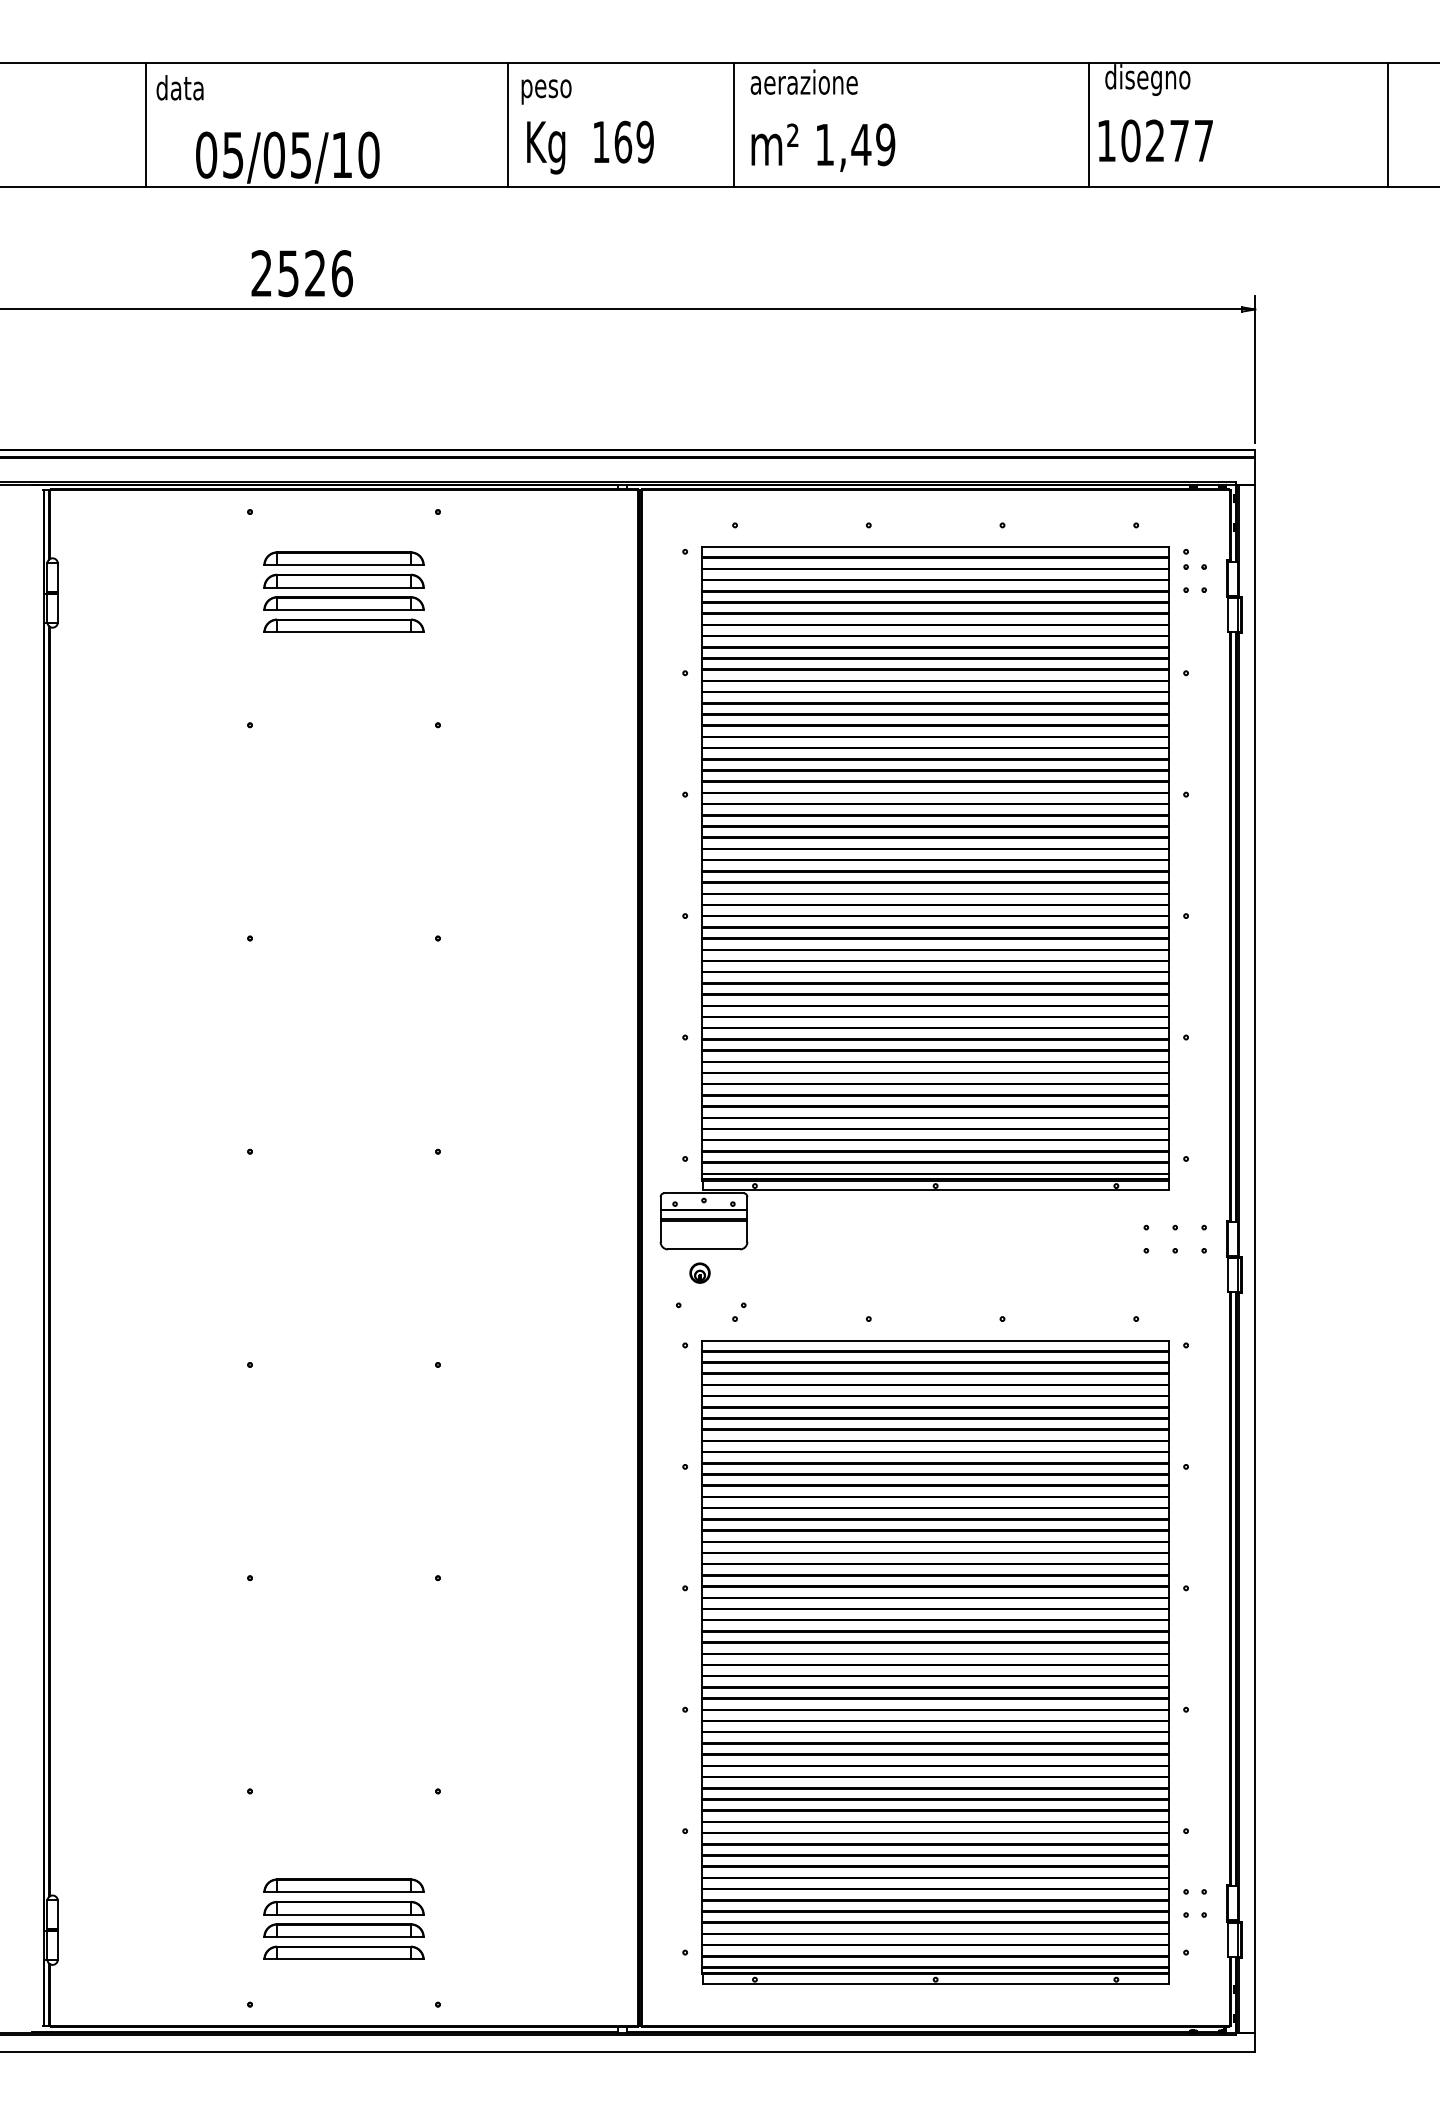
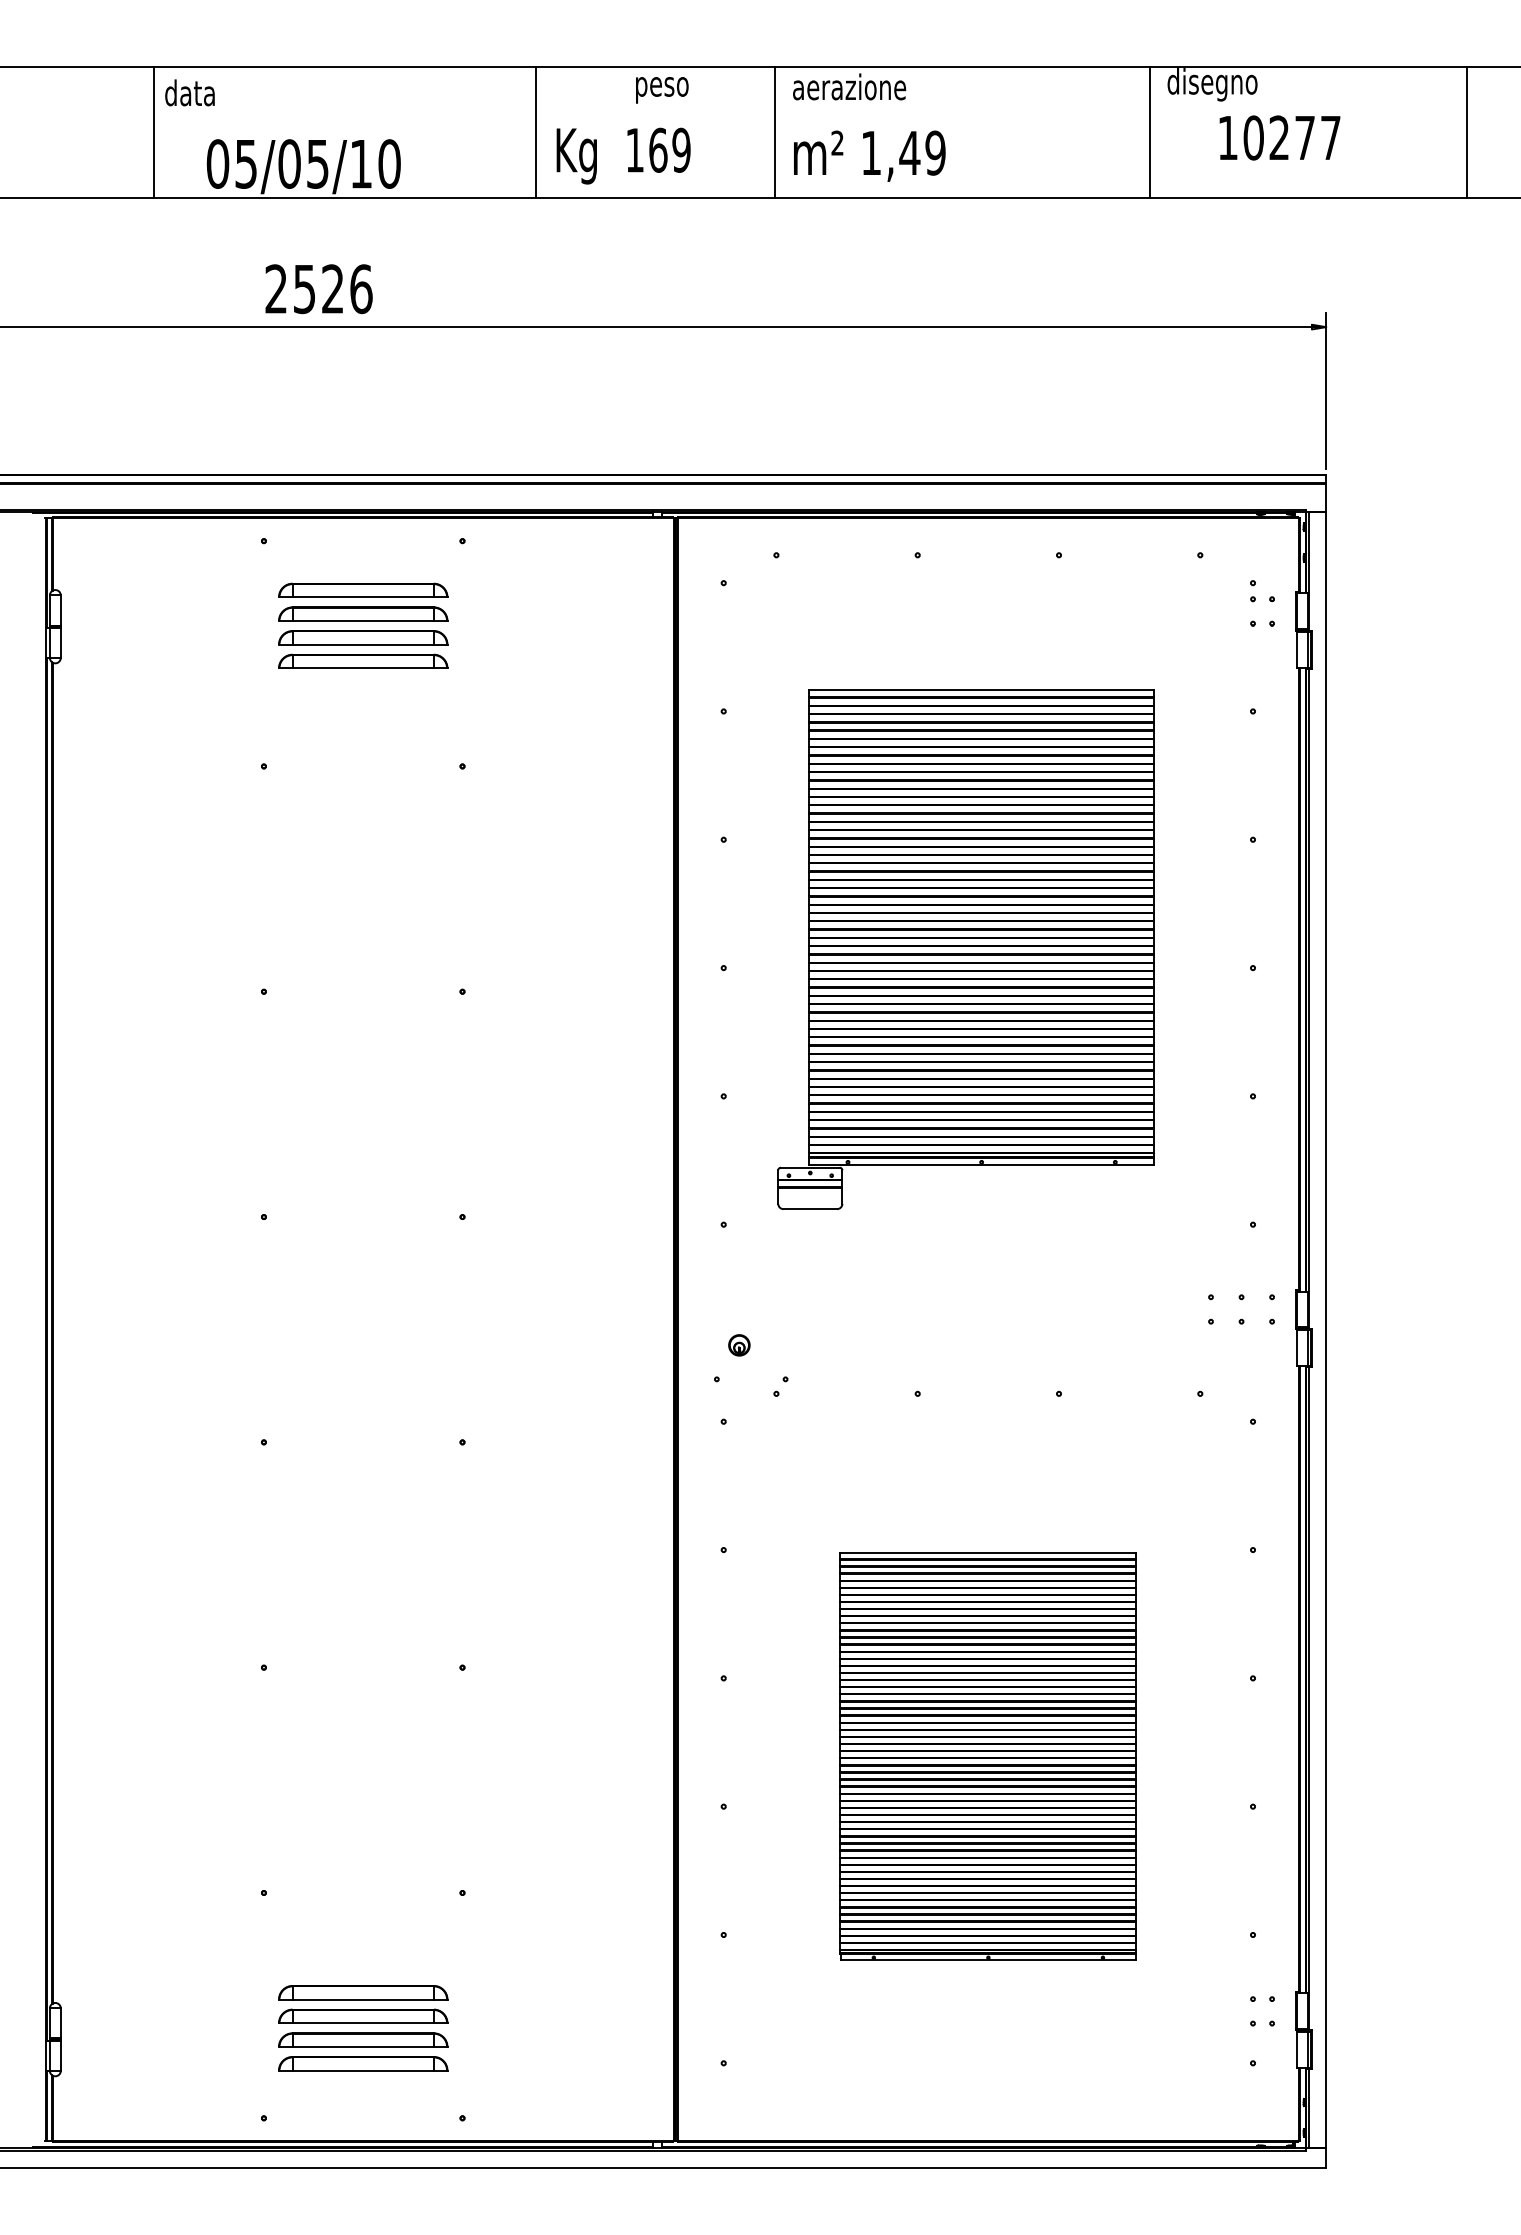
text: (546, 92) -> (662, 90), moved
text: (1155, 140) -> (1279, 137), moved
part: (914, 898) -> (965, 949), size x0.7
part: (935, 1662) -> (988, 1756), size x0.6

